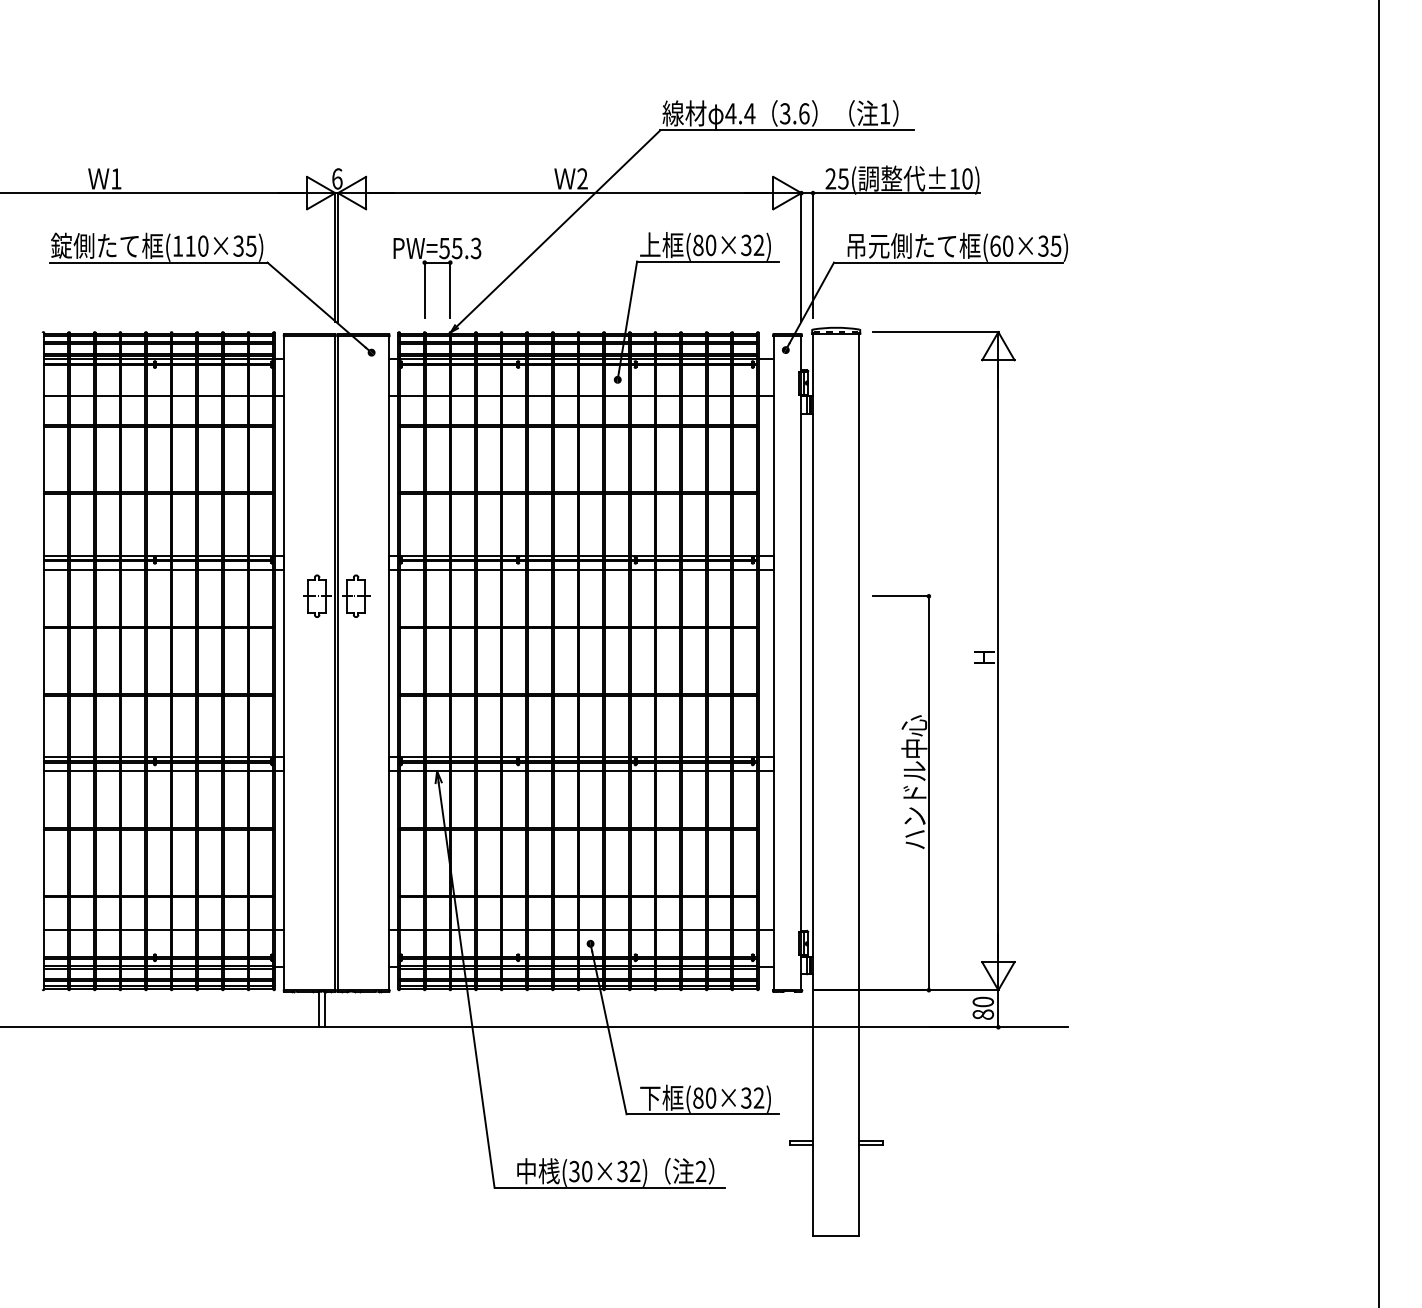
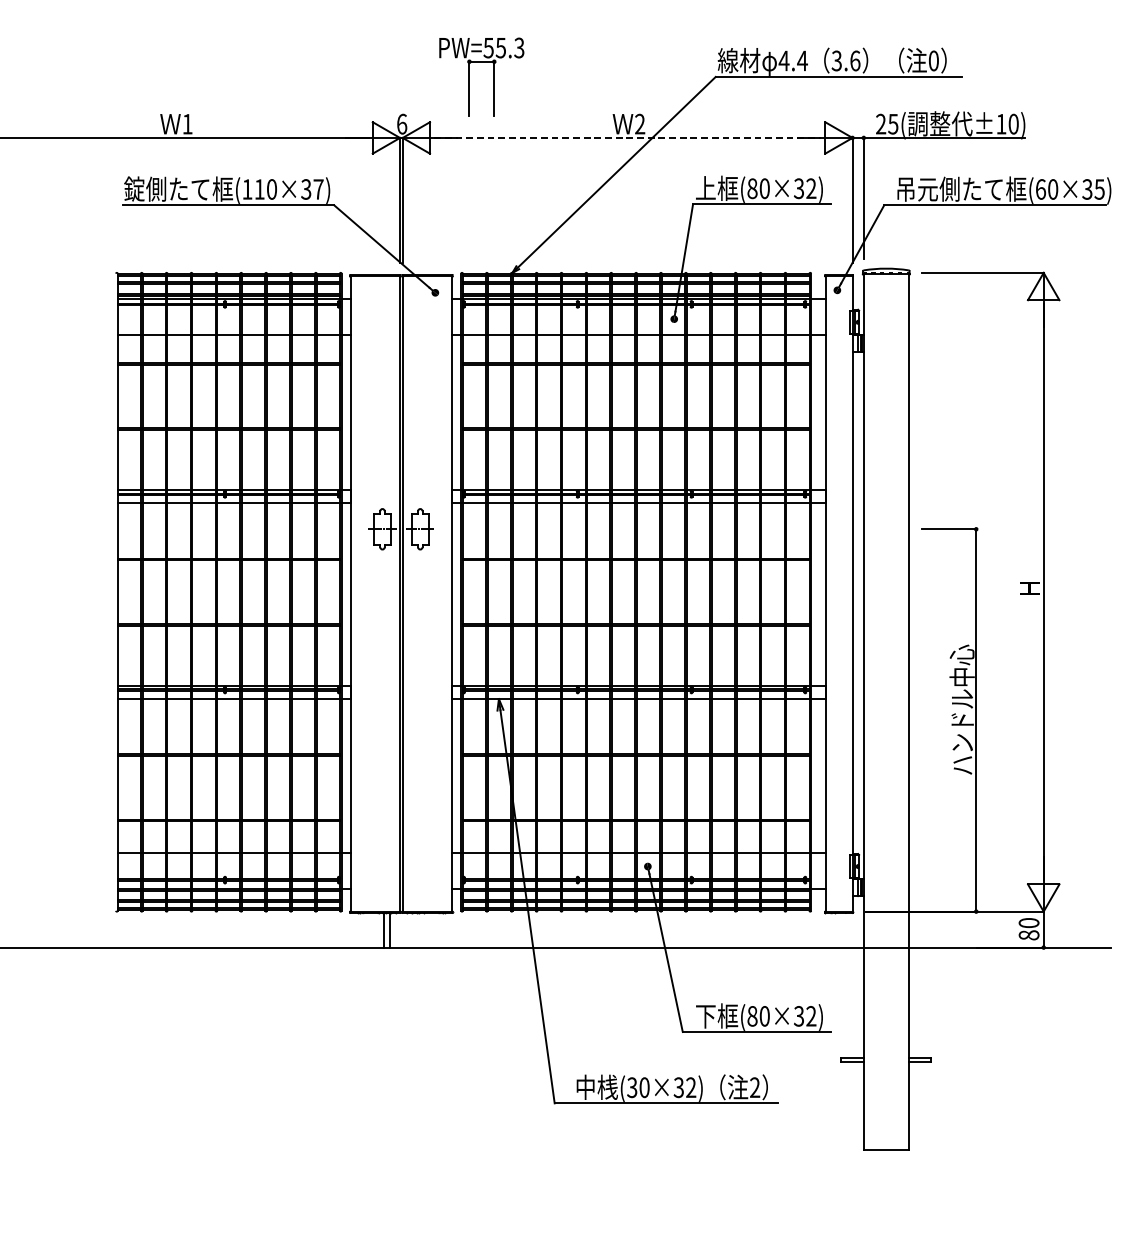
text: (885, 113) -> (934, 60), 1 -> 0
line: (570, 193) -> (628, 138), solid -> dashed
text: (250, 245) -> (317, 188), (110×35) -> (110×37)
part: (425, 277) -> (470, 76), moved

